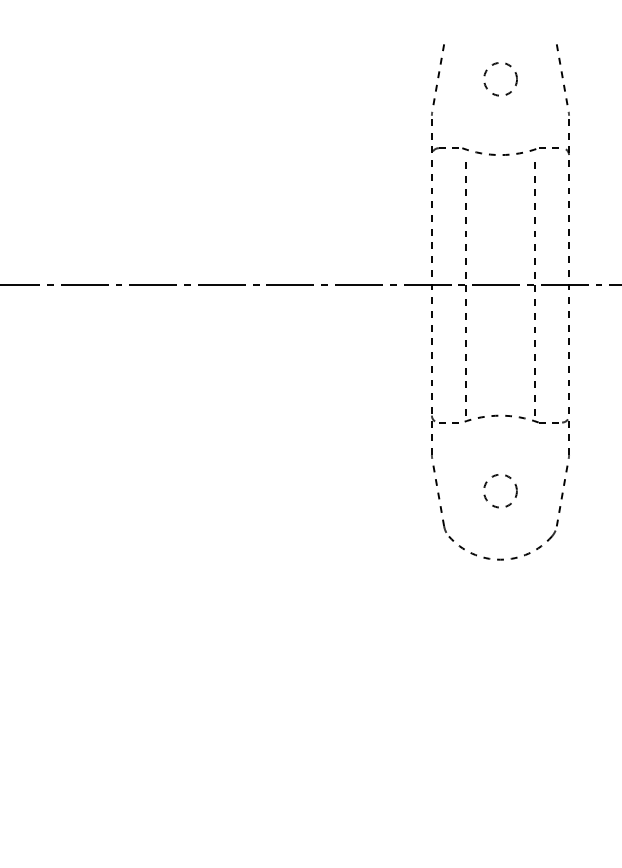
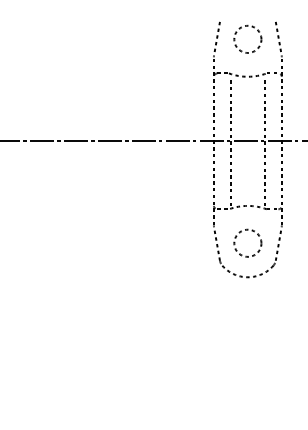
circle: (499, 77) -> (247, 38), size x1.67
circle: (499, 489) -> (247, 242), size x1.67

